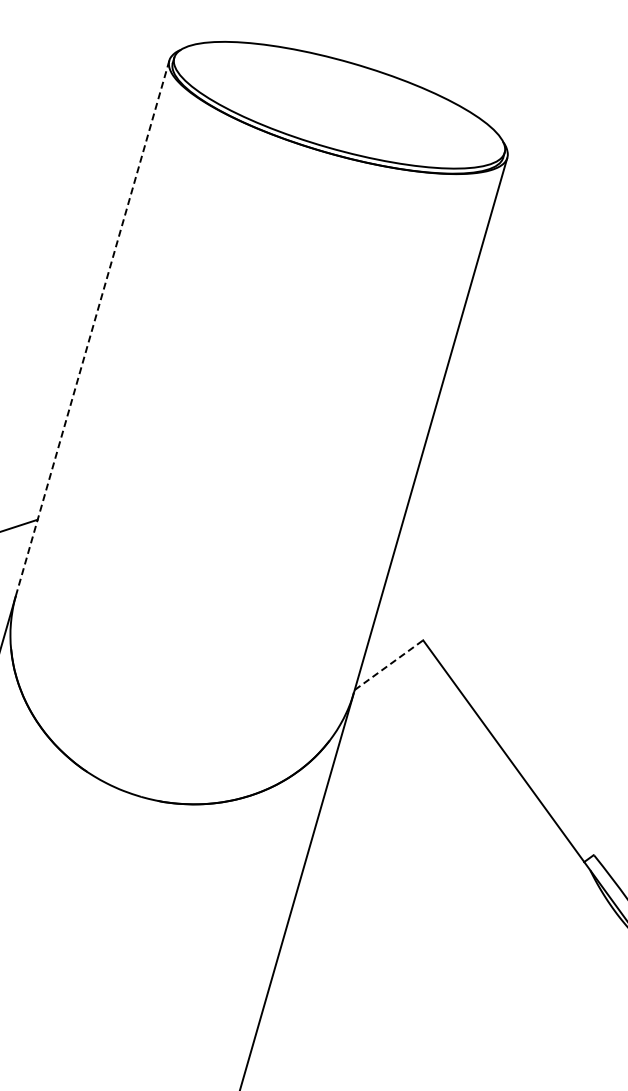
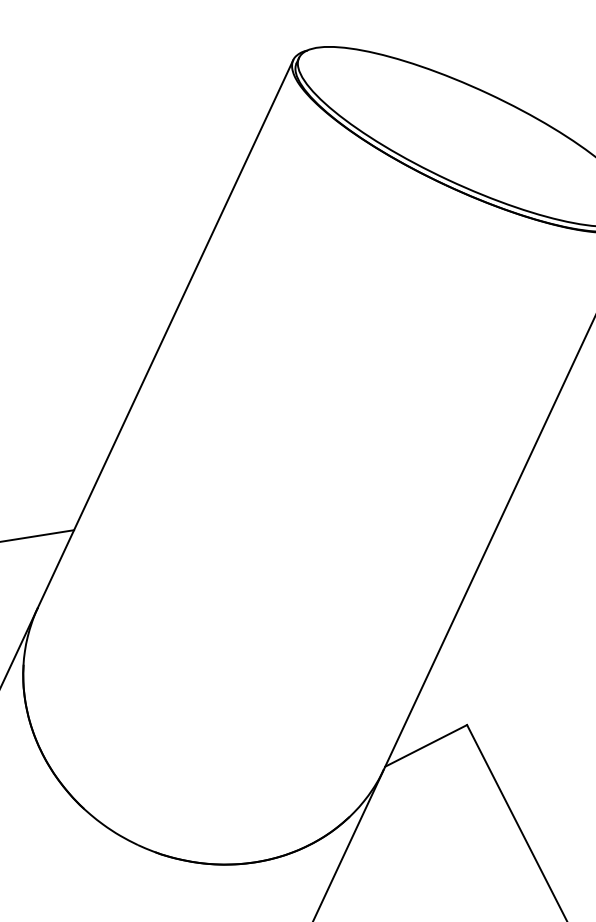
line: (92, 328) -> (165, 334), dashed -> solid
line: (389, 664) -> (426, 745), dashed -> solid

